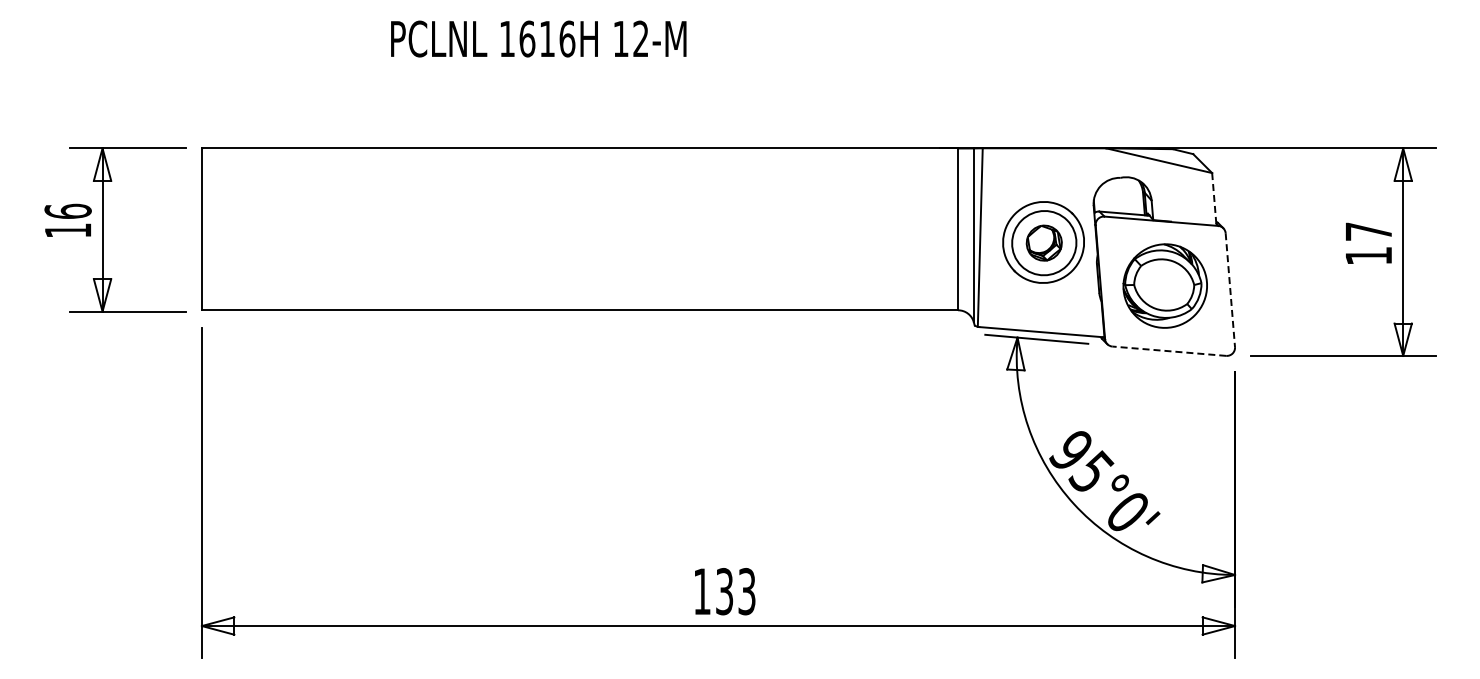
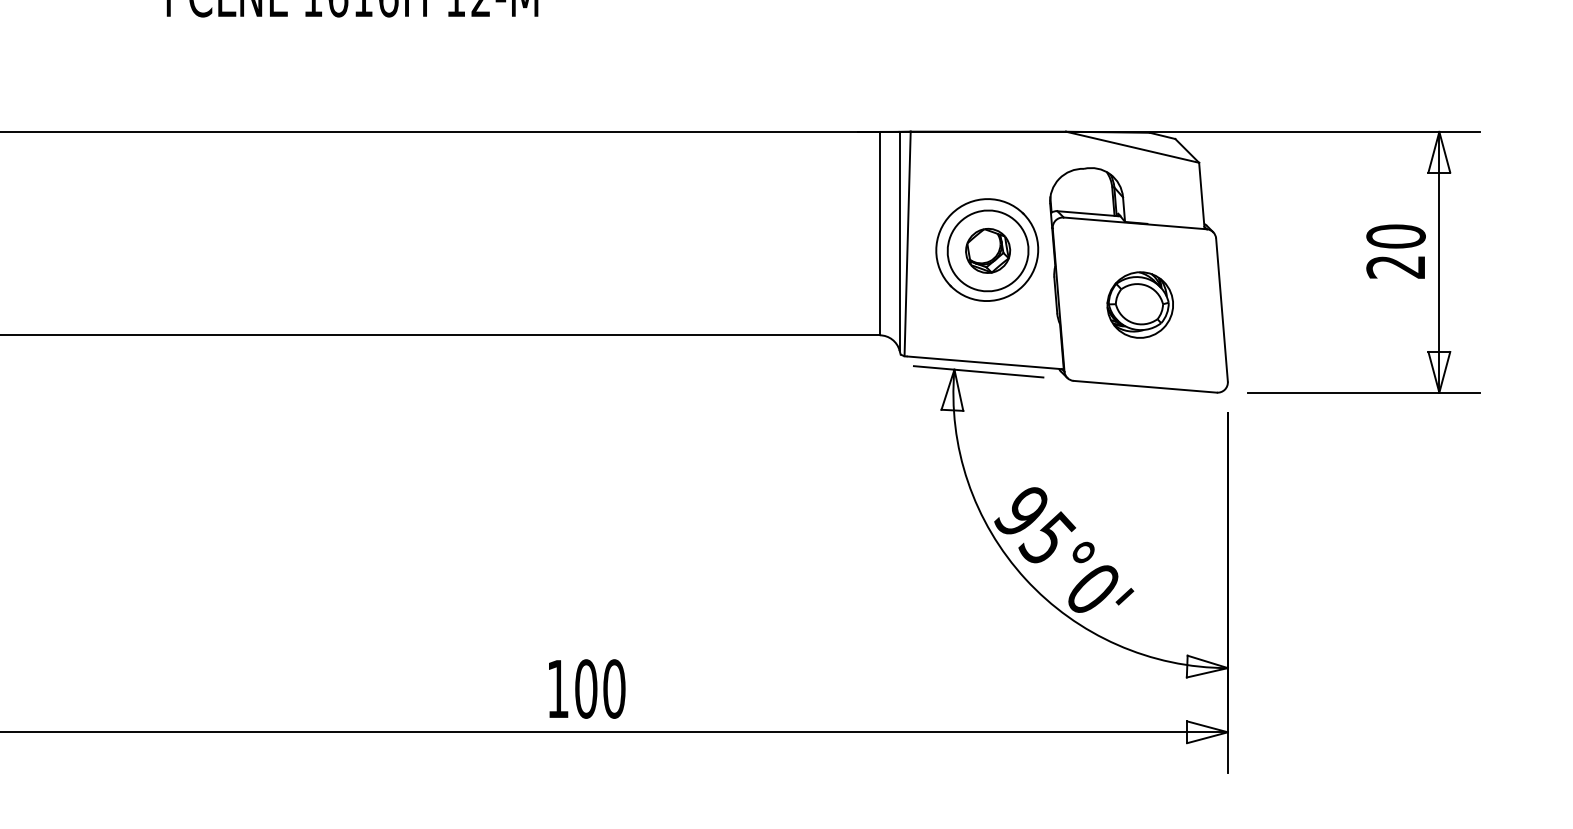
line: (1214, 199) -> (1202, 196), dashed -> solid
text: (1368, 243) -> (1395, 251), 17 -> 20
part: (1165, 286) -> (1140, 305), size x0.62
line: (1230, 290) -> (1222, 310), dashed -> solid
line: (1168, 351) -> (1144, 387), dashed -> solid
text: (735, 591) -> (599, 688), 133 -> 100

